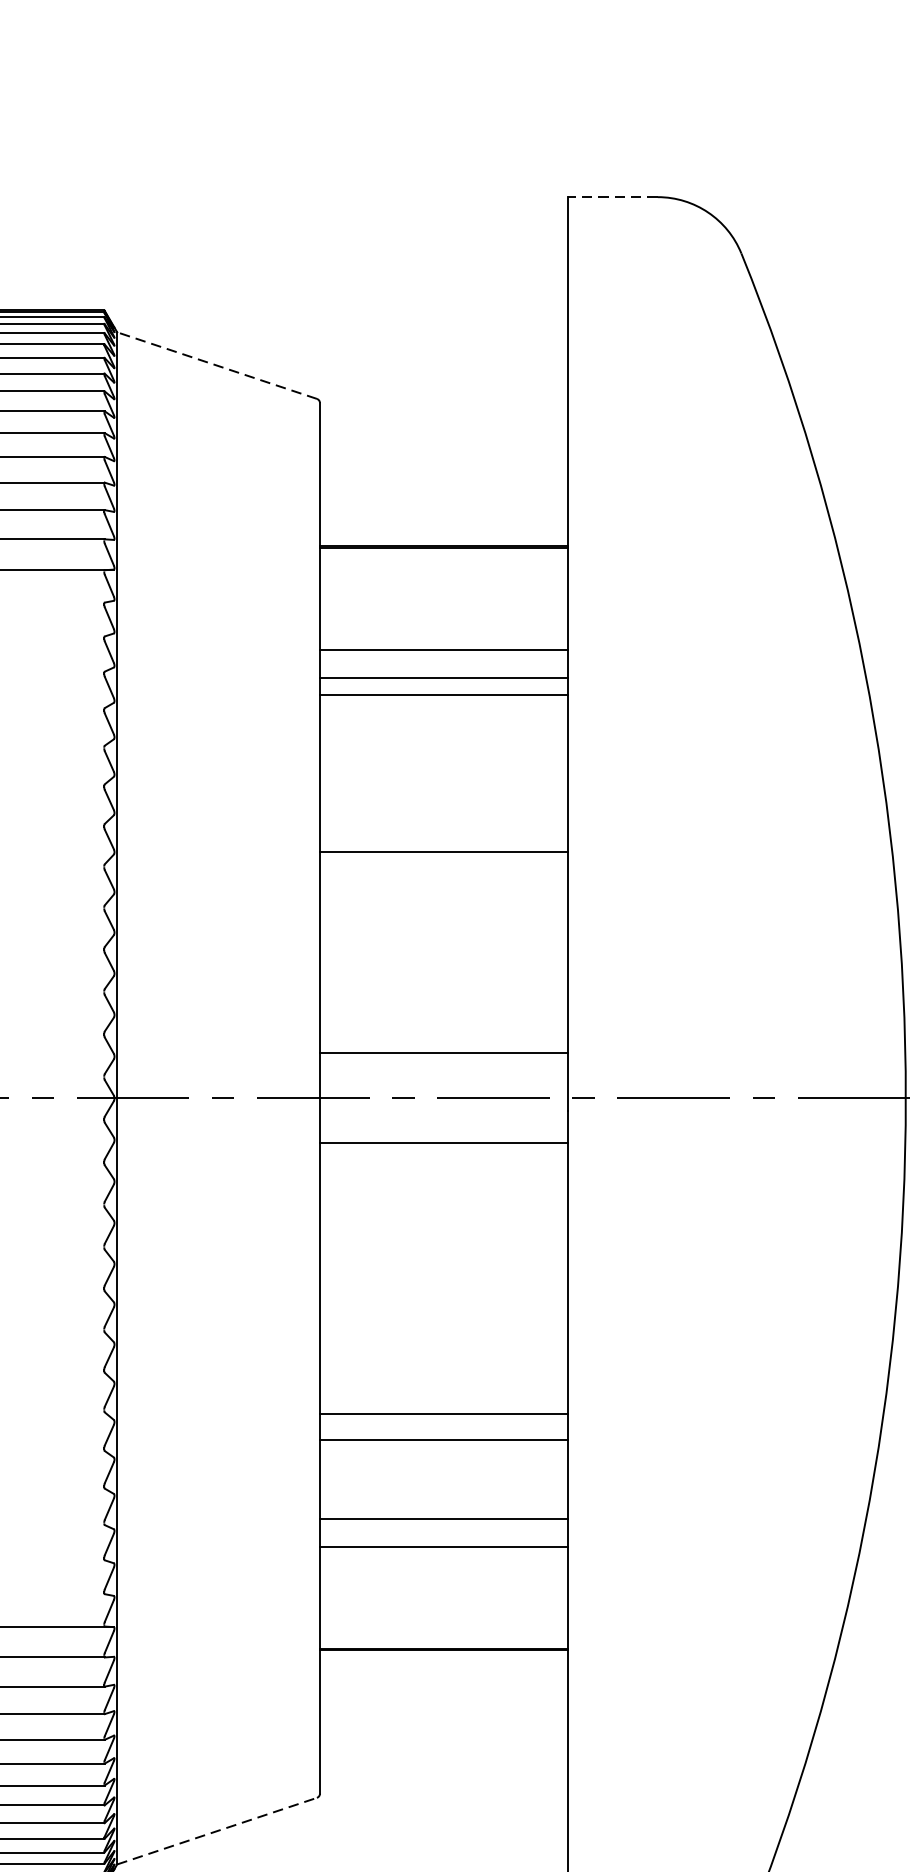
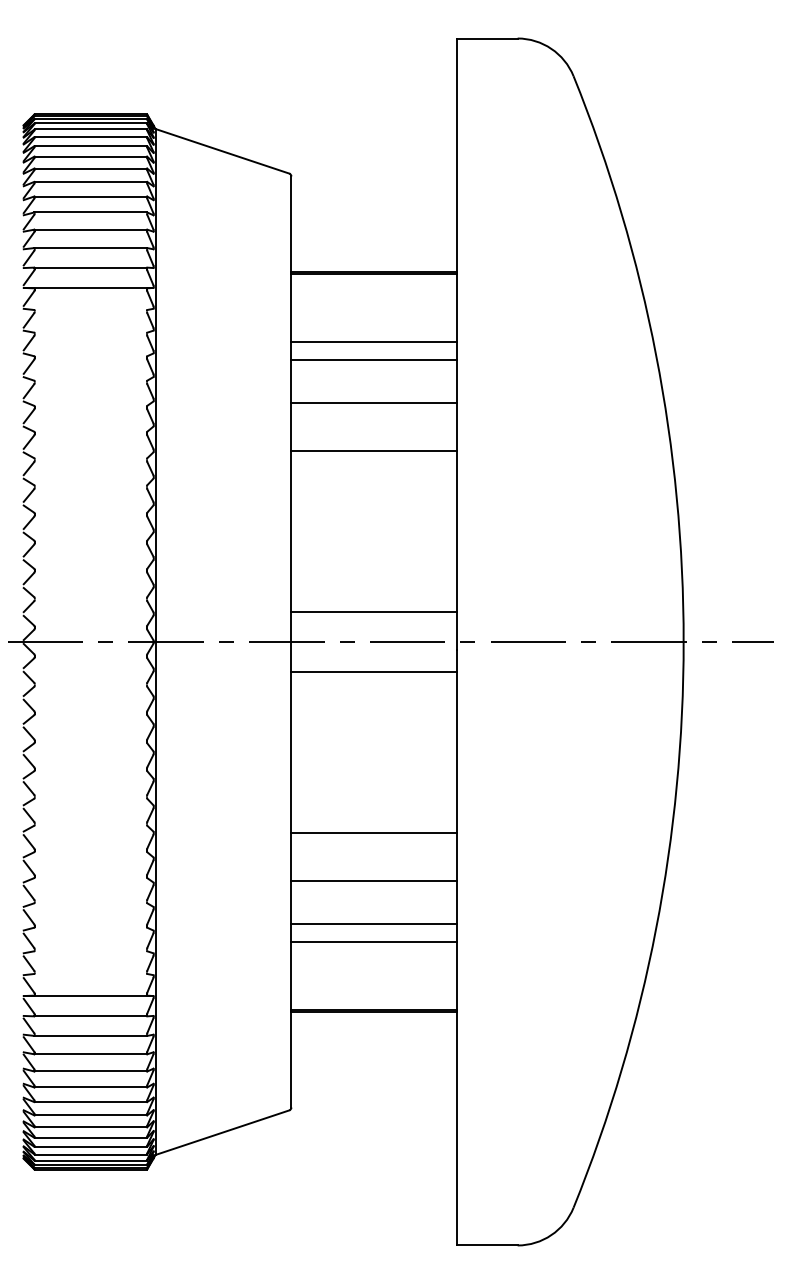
line: (612, 197) -> (487, 38), dashed -> solid
line: (217, 365) -> (222, 151), dashed -> solid
line: (444, 694) -> (374, 402), moved
line: (444, 852) -> (374, 451), moved
line: (444, 1414) -> (374, 881), moved
line: (444, 1439) -> (374, 832), moved
line: (217, 1830) -> (222, 1132), dashed -> solid

